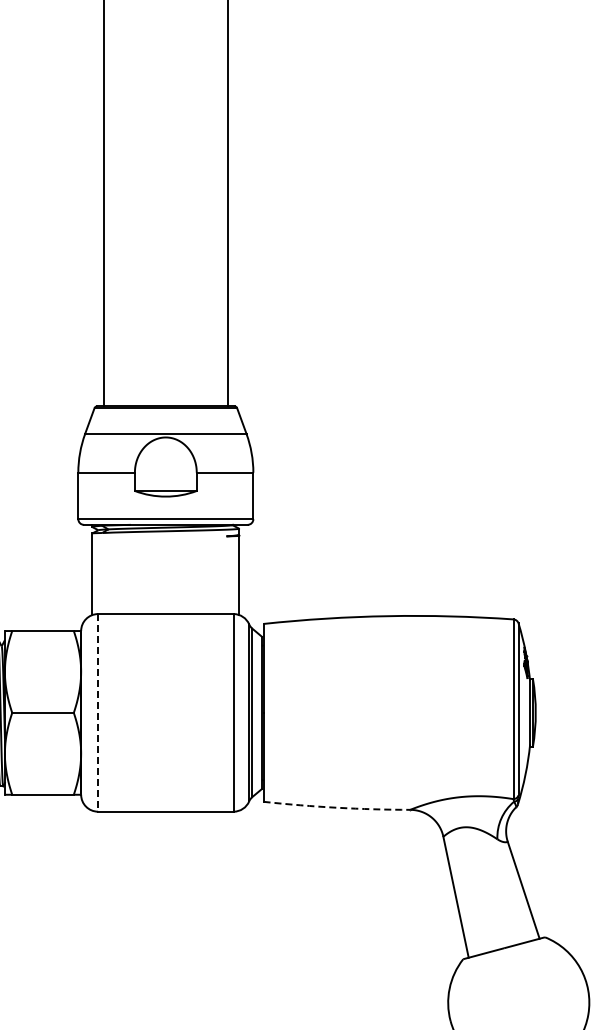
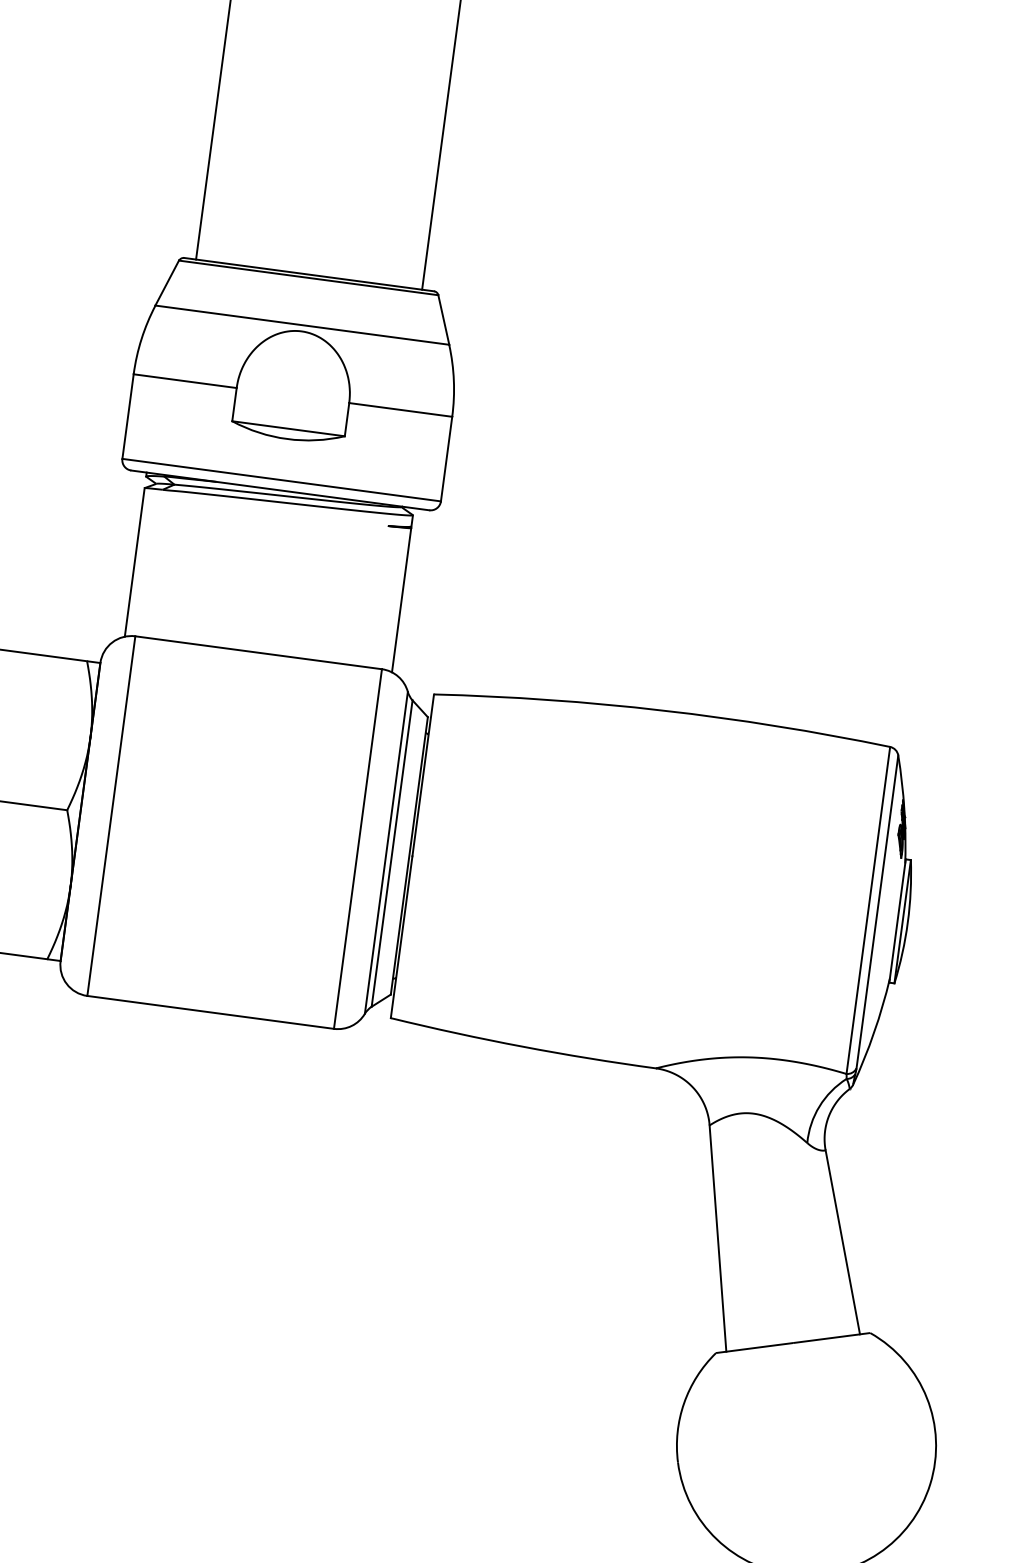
line: (98, 712) -> (112, 815), dashed -> solid
arc: (336, 807) -> (522, 1046), dashed -> solid

